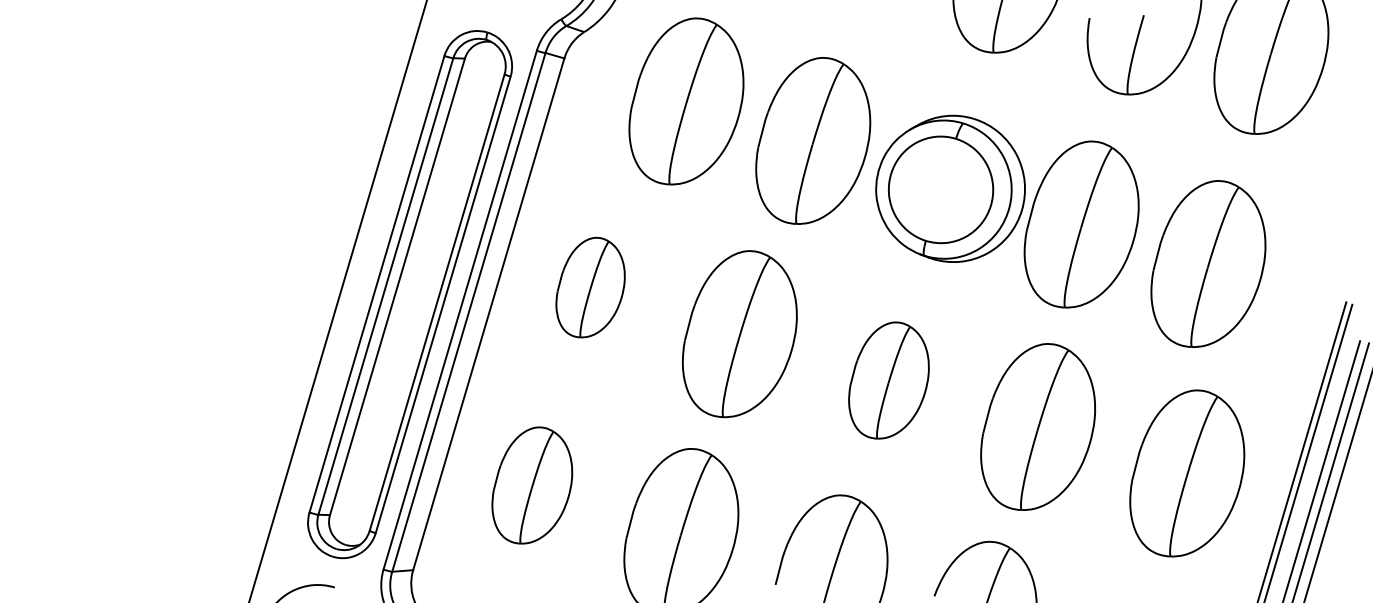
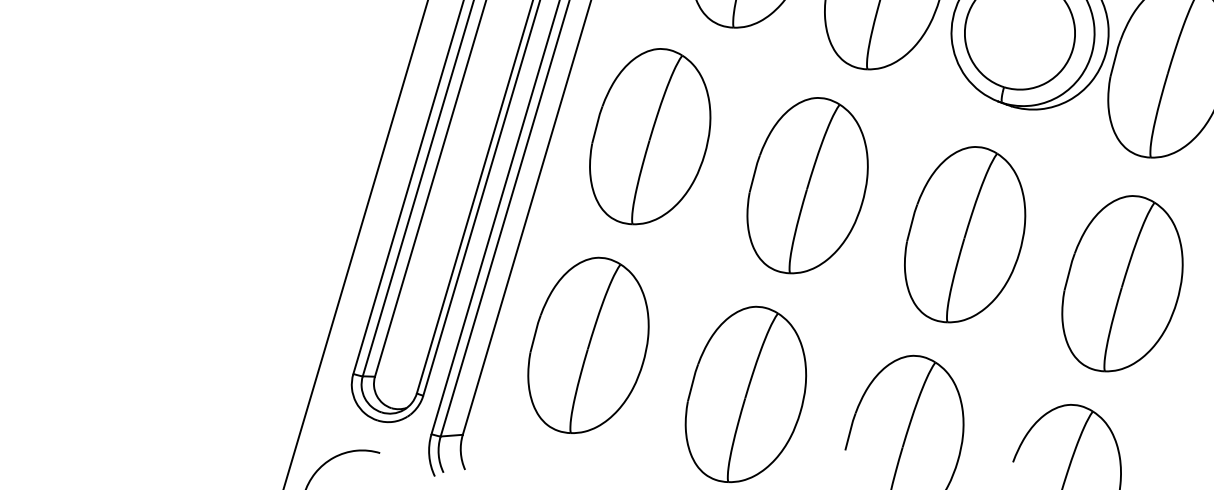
part: (590, 287) -> (649, 136), size x1.67
part: (888, 380) -> (964, 234), size x1.43
part: (532, 485) -> (588, 345), size x1.43

